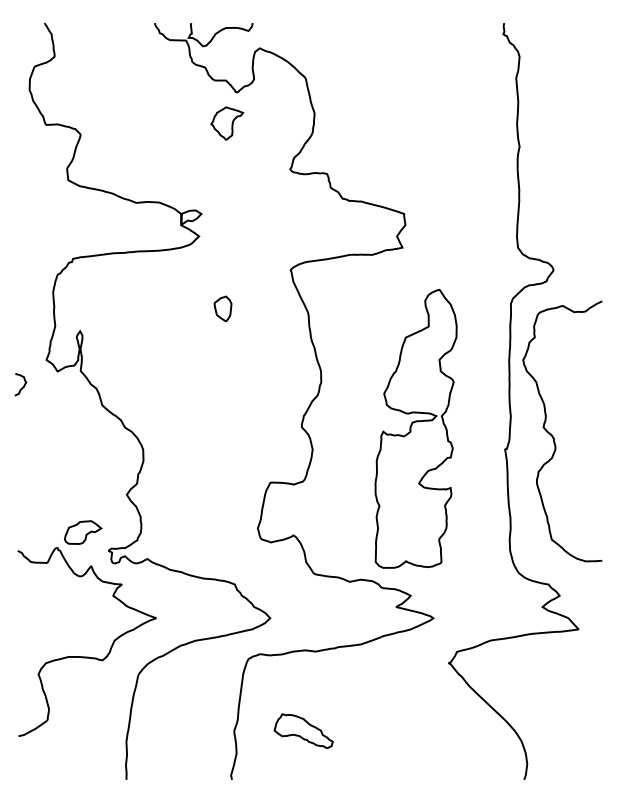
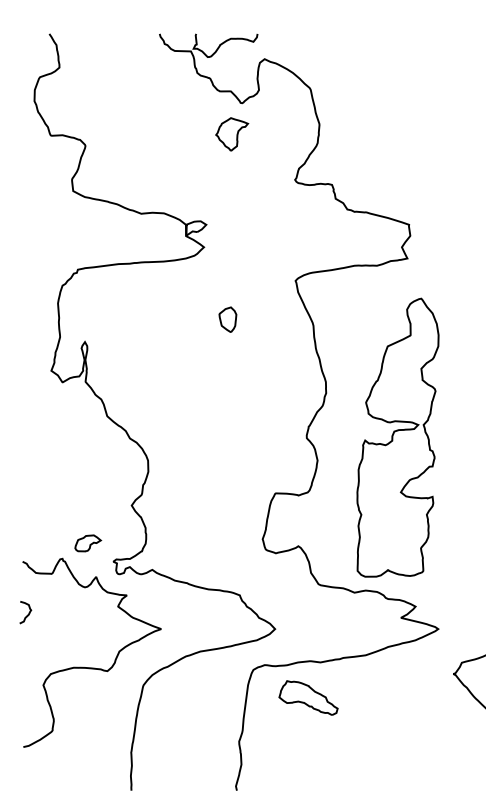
curve: (22, 386) -> (27, 614), moved
part: (415, 428) -> (397, 437), moved
part: (83, 532) -> (88, 543), size x0.7
part: (303, 730) -> (308, 697), moved

